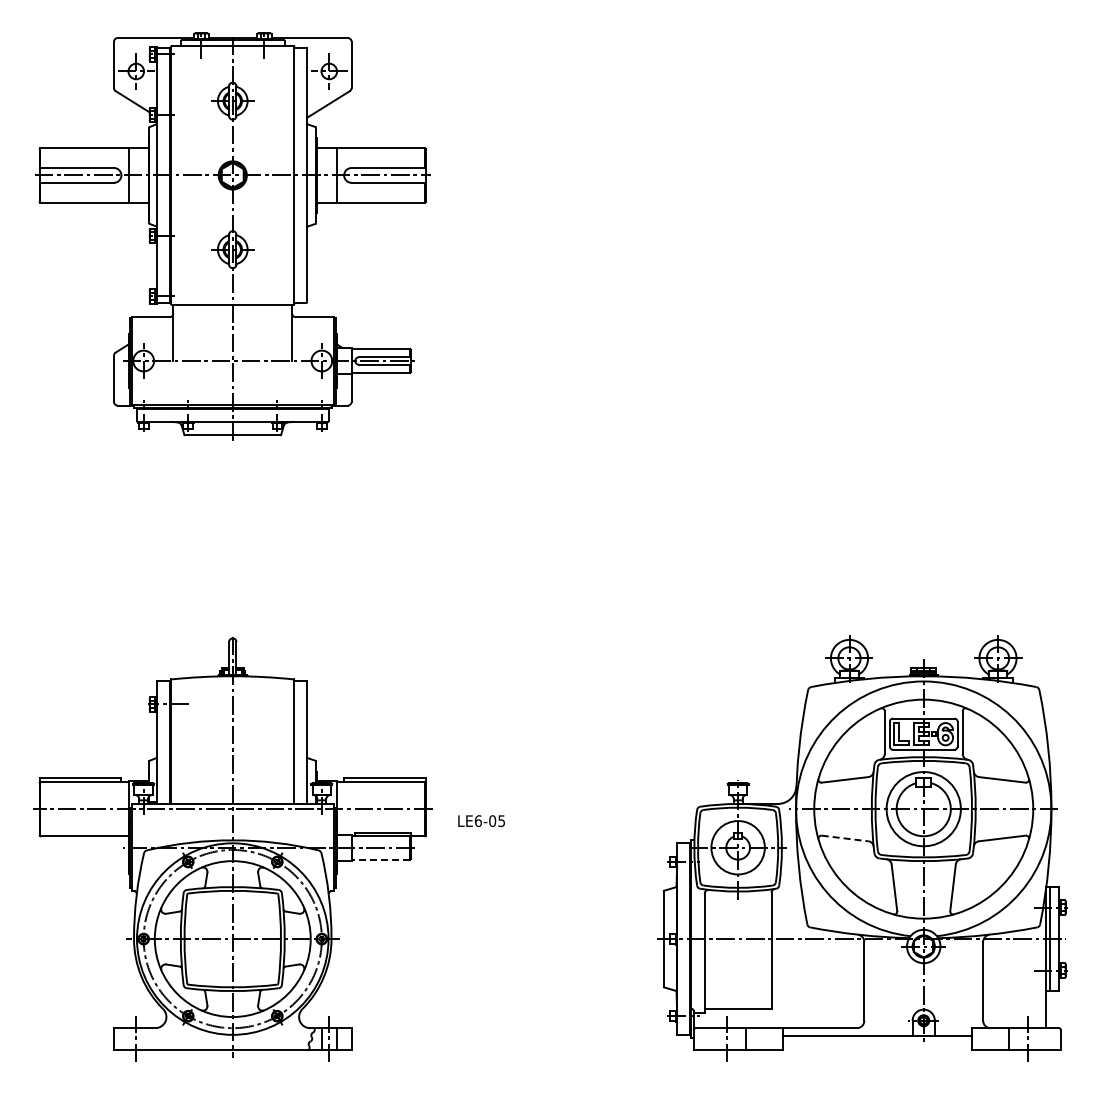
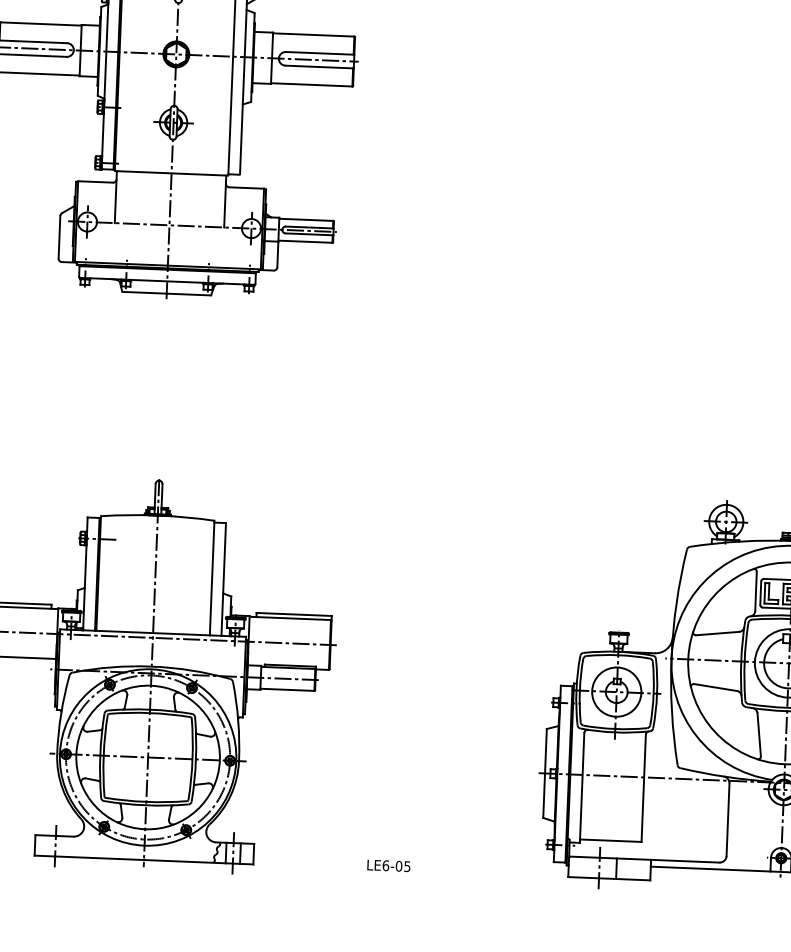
text: (481, 821) -> (388, 866), moved
line: (845, 838) -> (715, 687), dashed -> solid
line: (380, 859) -> (287, 689), dashed -> solid

